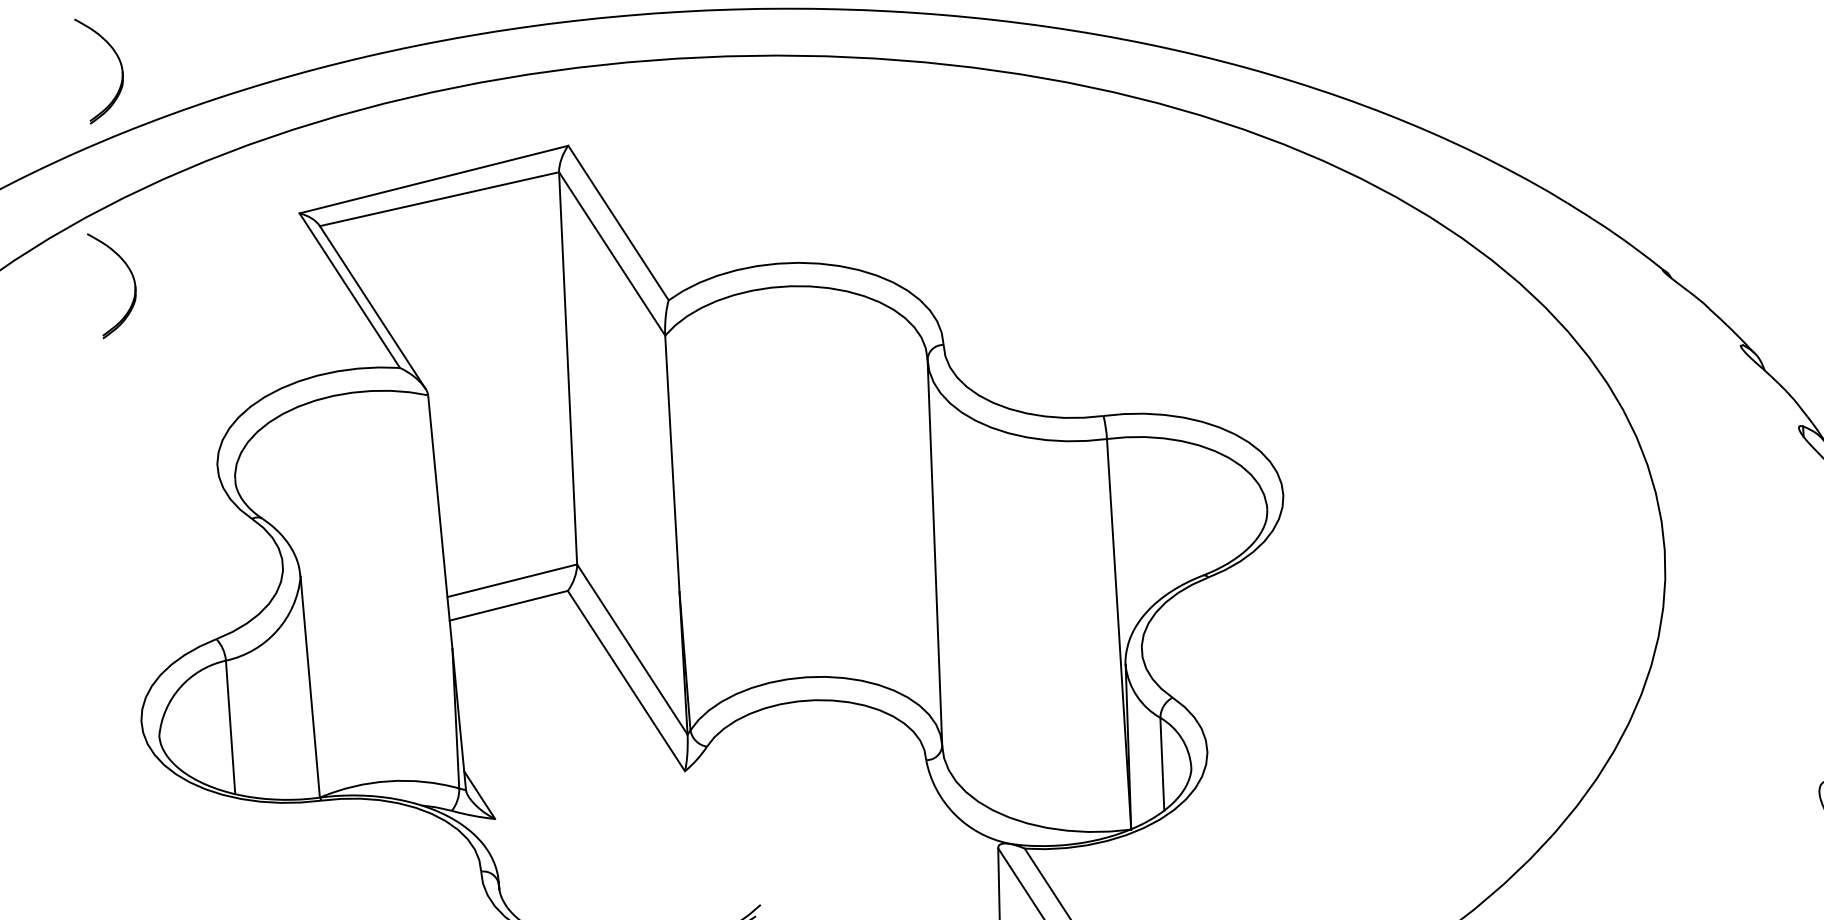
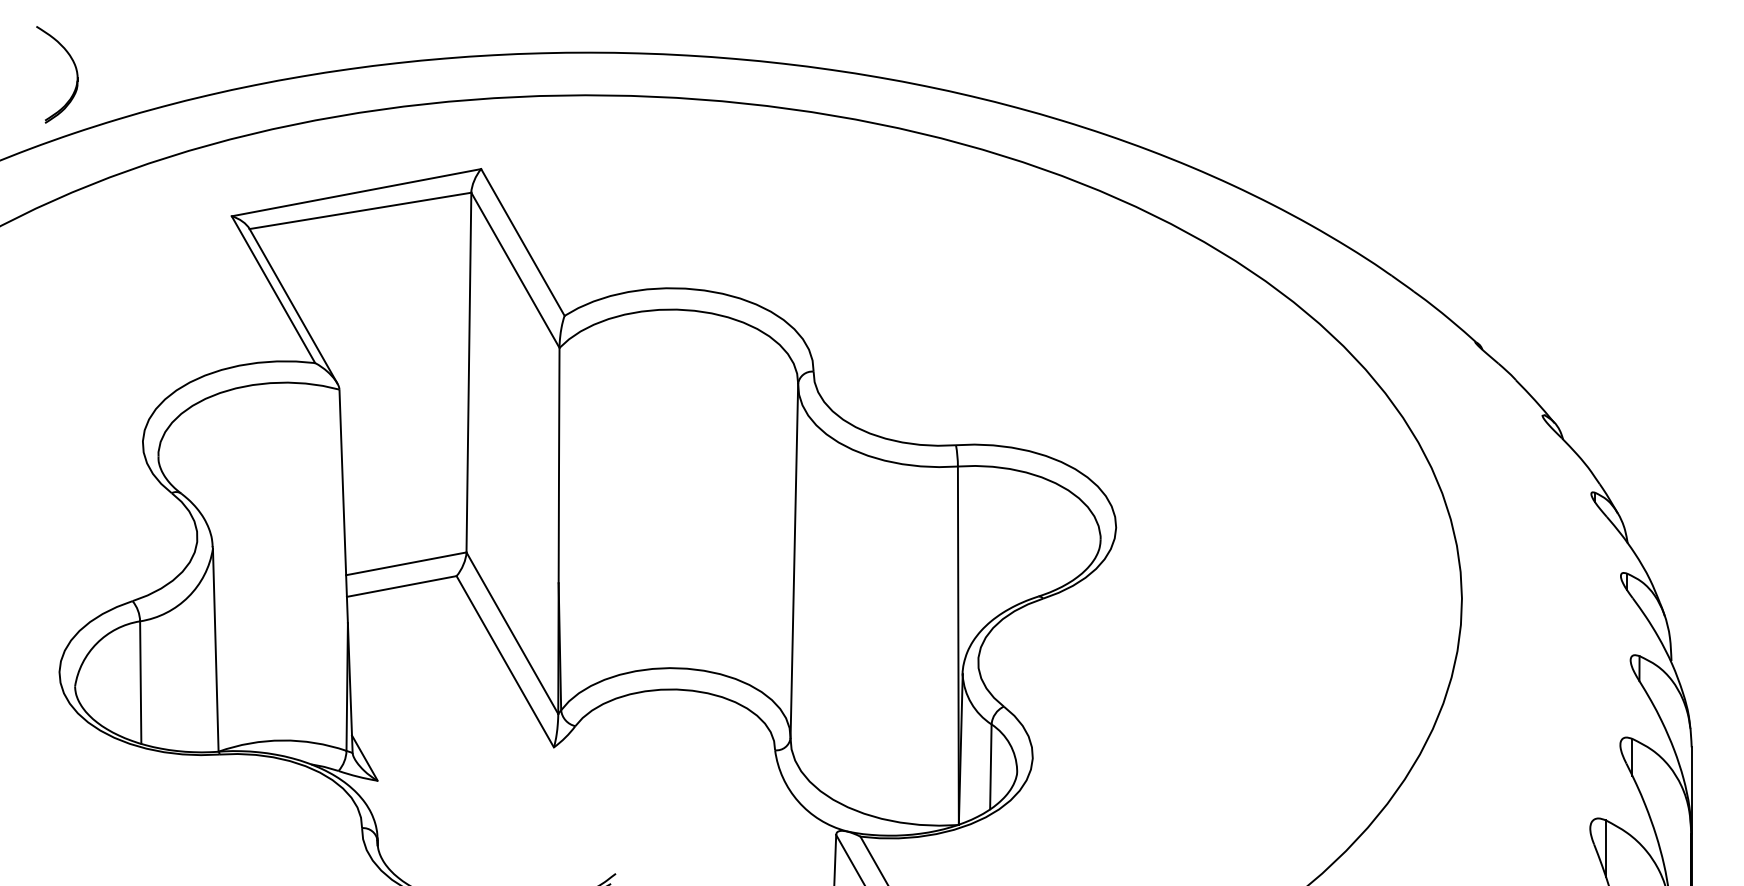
part: (132, 279) -> (75, 267), removed

